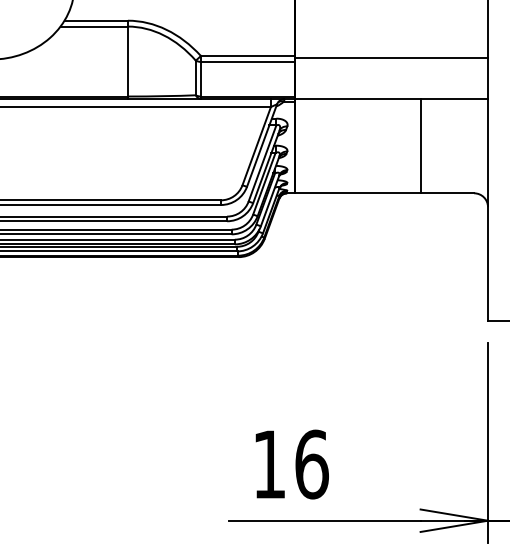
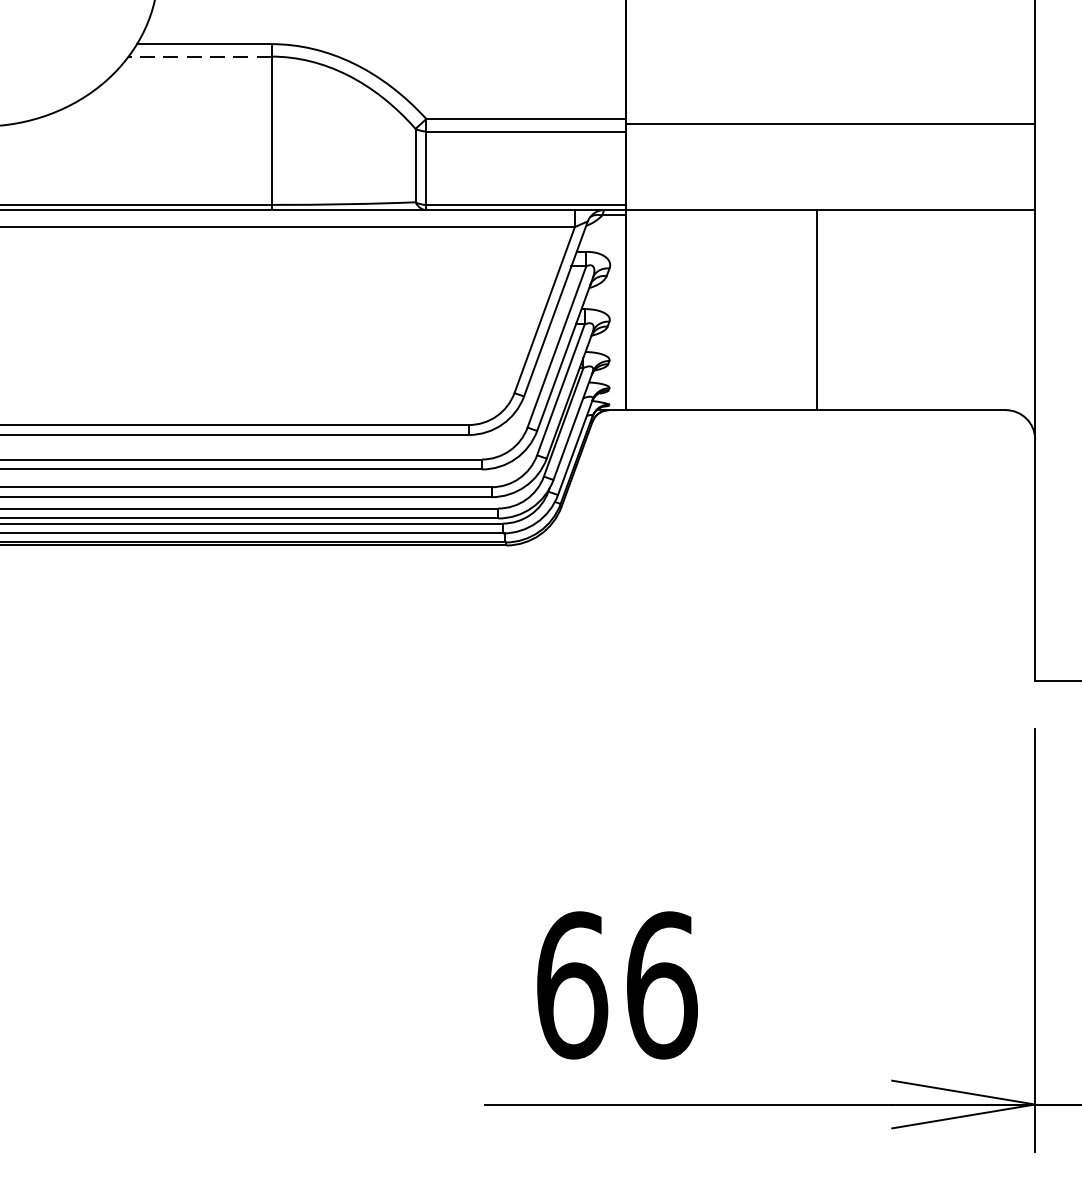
line: (94, 26) -> (200, 56), solid -> dashed
line: (421, 145) -> (817, 308), moved
text: (269, 464) -> (571, 985), 16 -> 66

